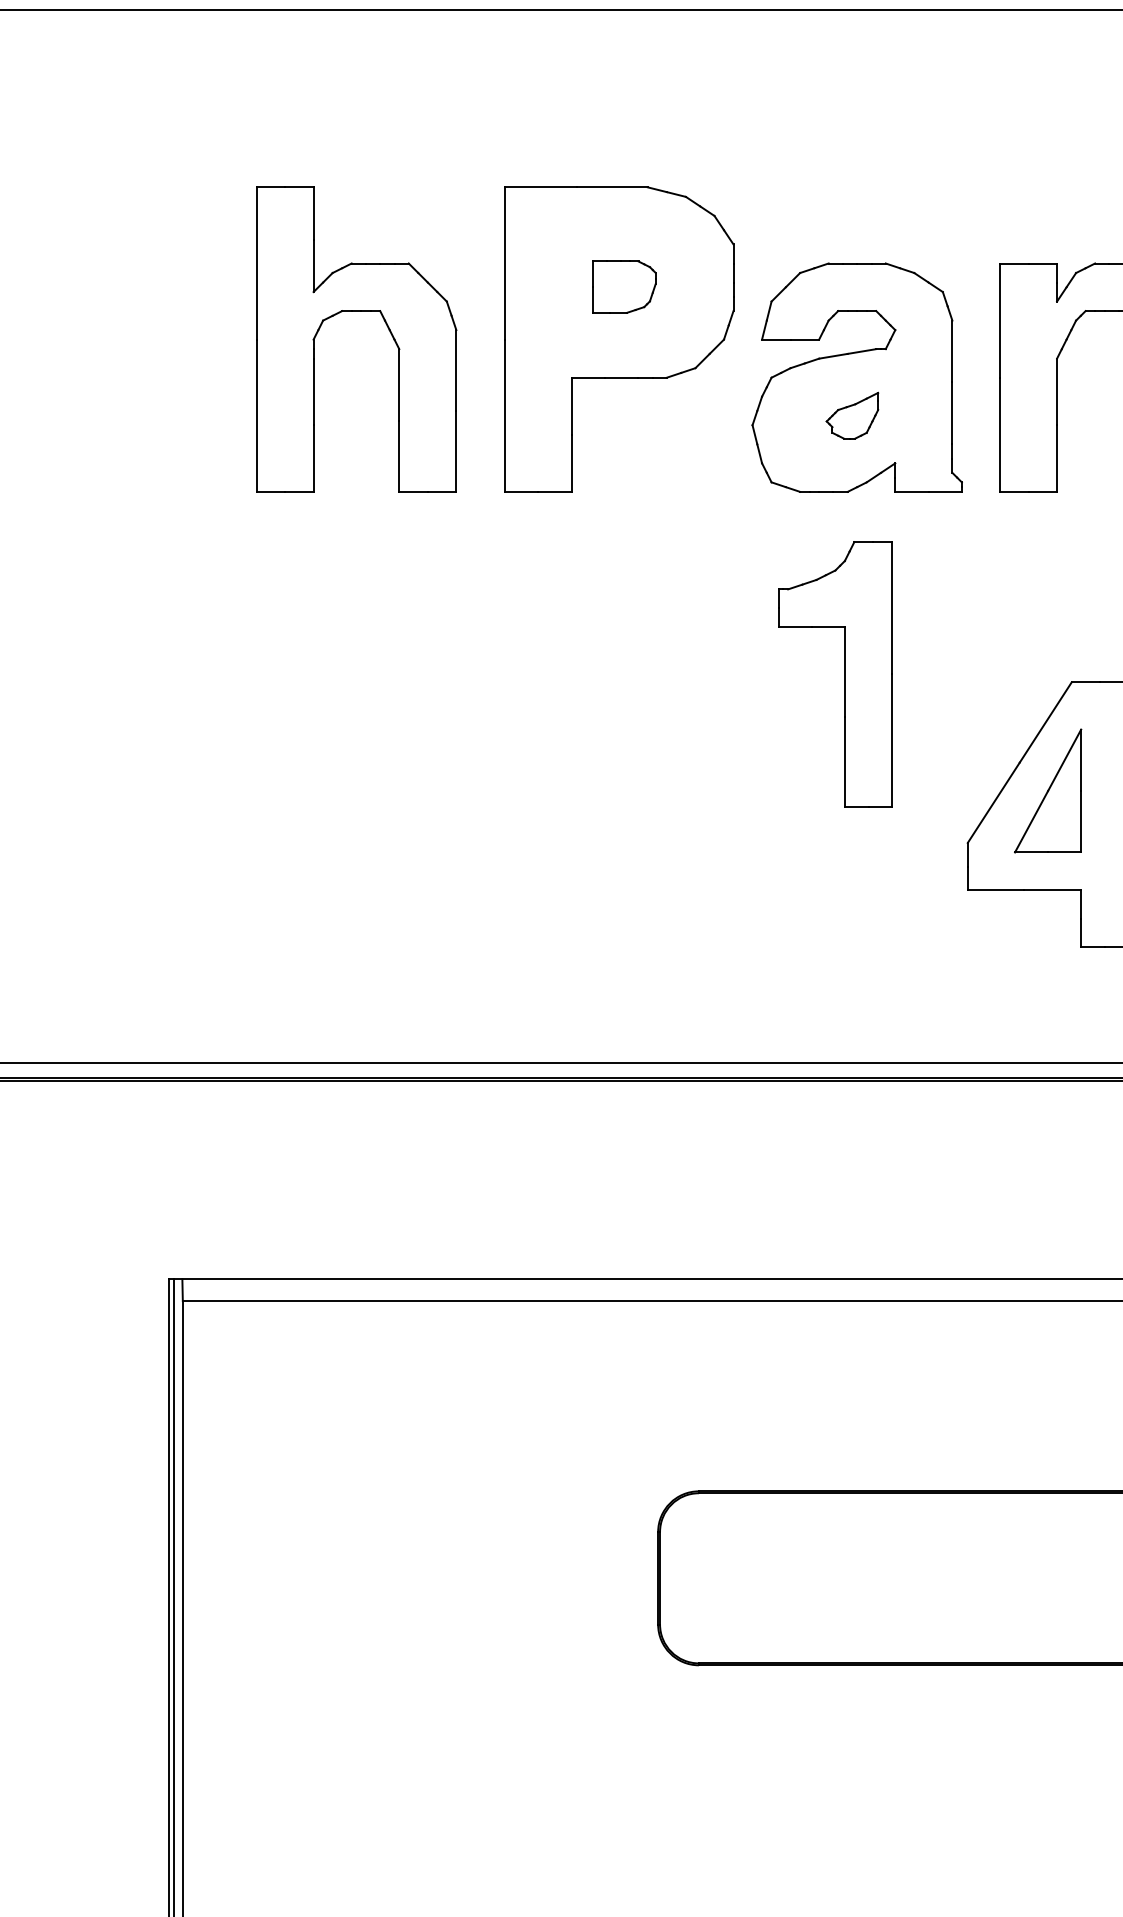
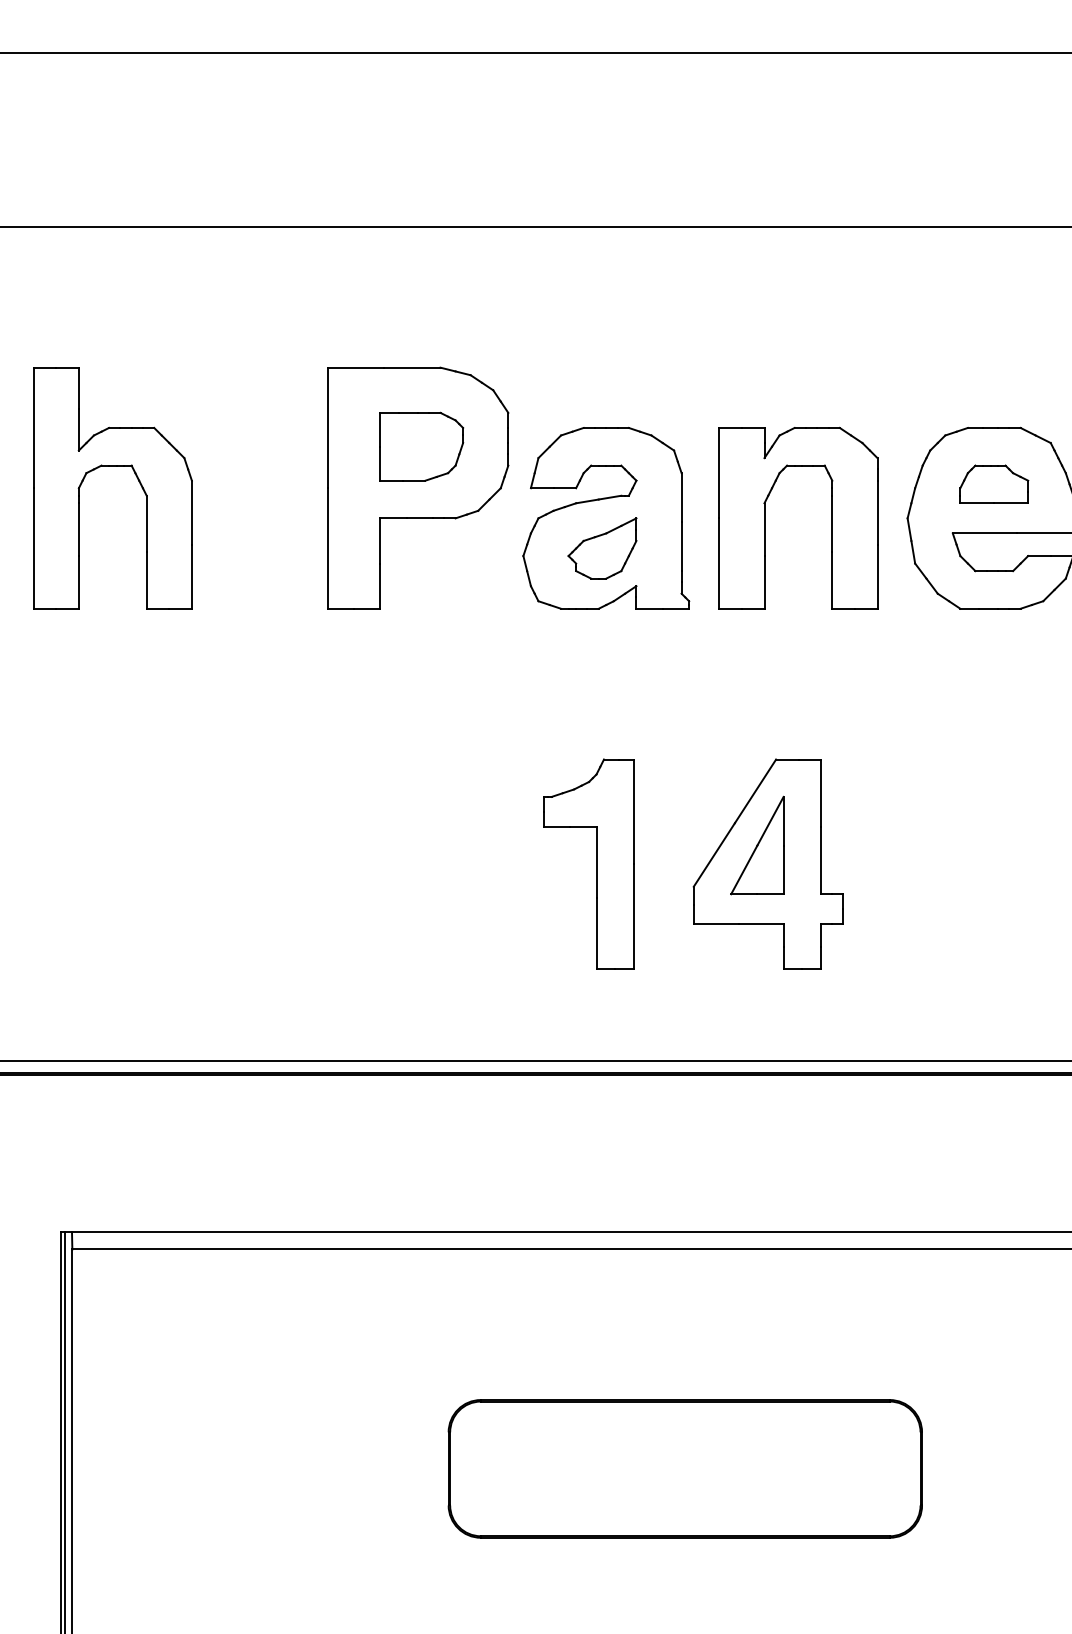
part: (623, 286) -> (421, 446), size x1.67
part: (356, 312) -> (112, 466), moved
part: (852, 415) -> (602, 548), size x1.67
part: (844, 673) -> (596, 863), moved

